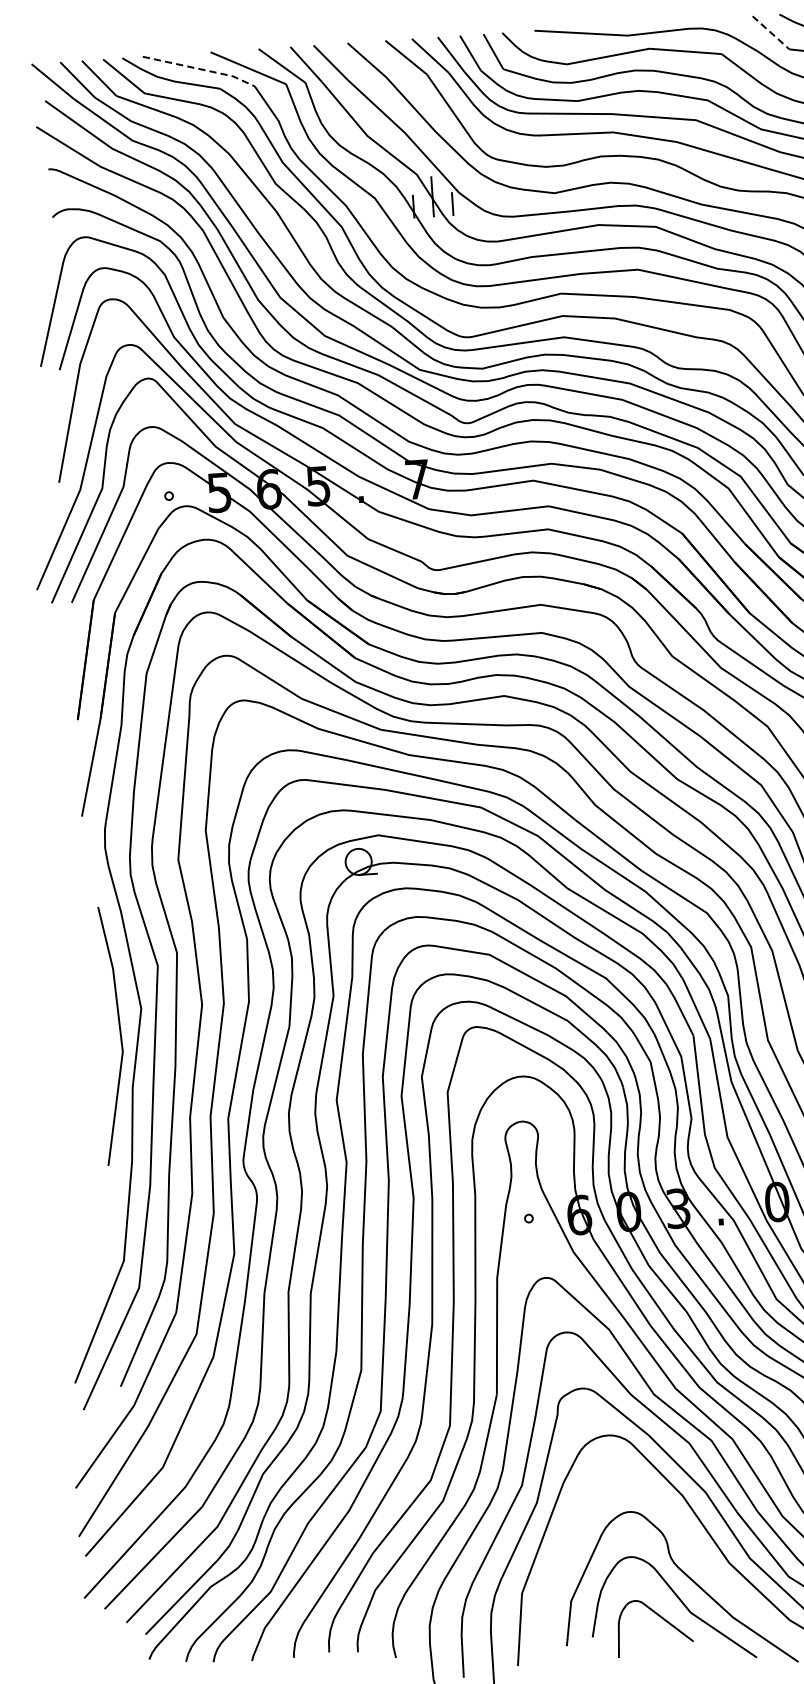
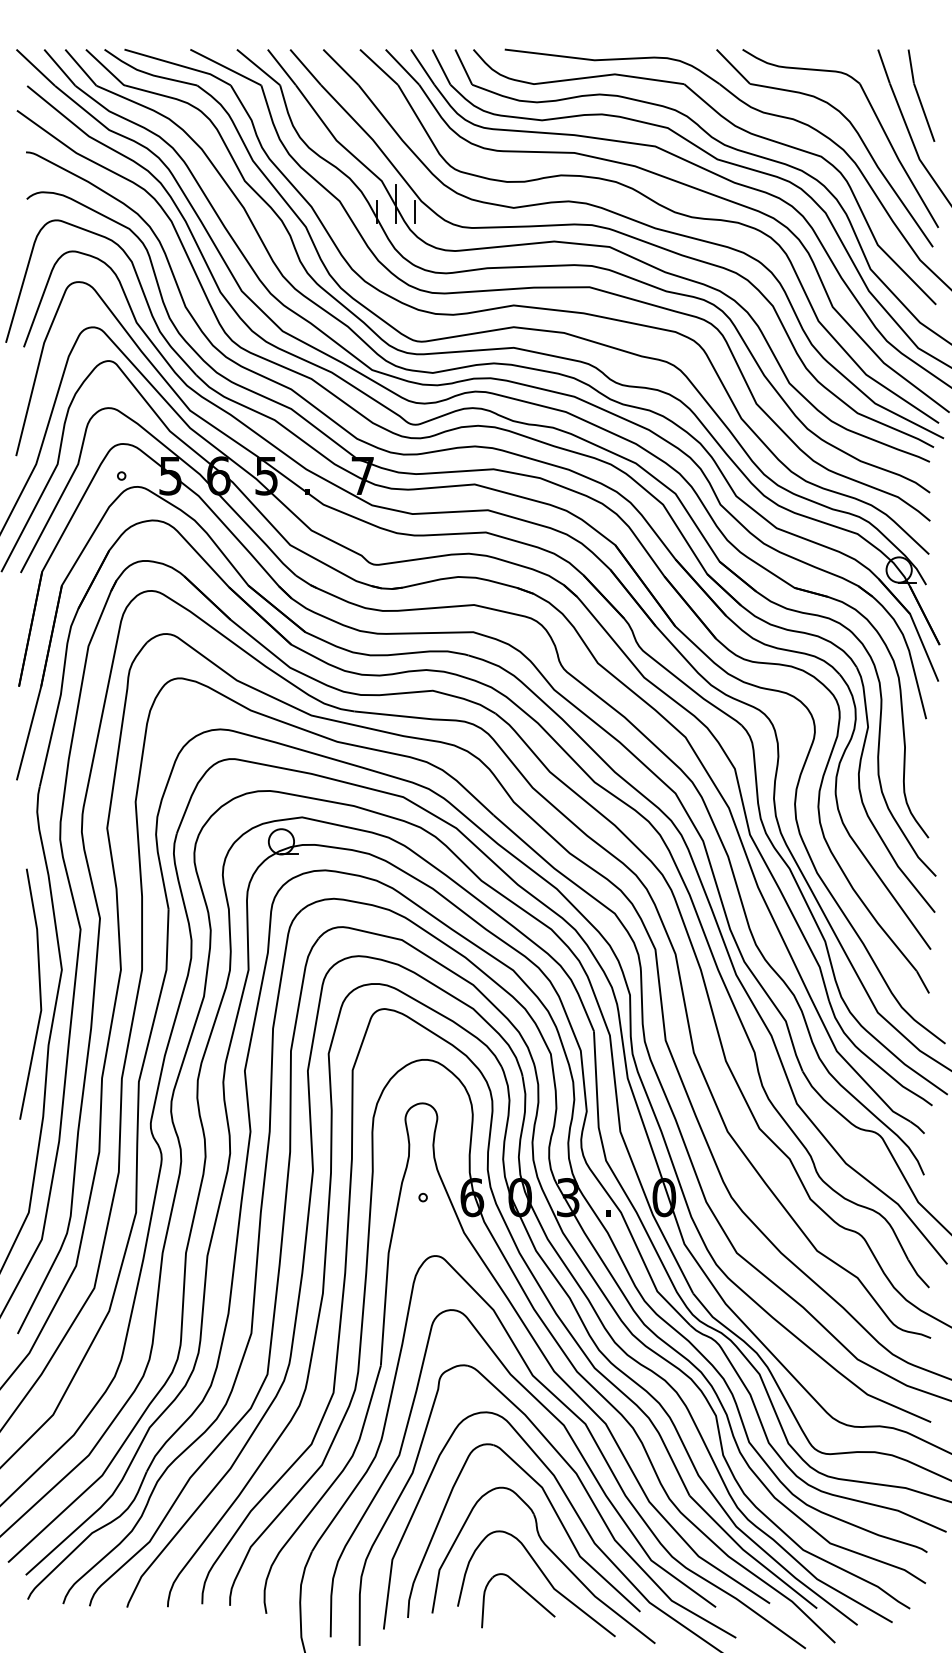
line: (771, 32) -> (733, 66), dashed -> solid
line: (200, 69) -> (179, 65), dashed -> solid
part: (686, 1535) -> (555, 1514), added

